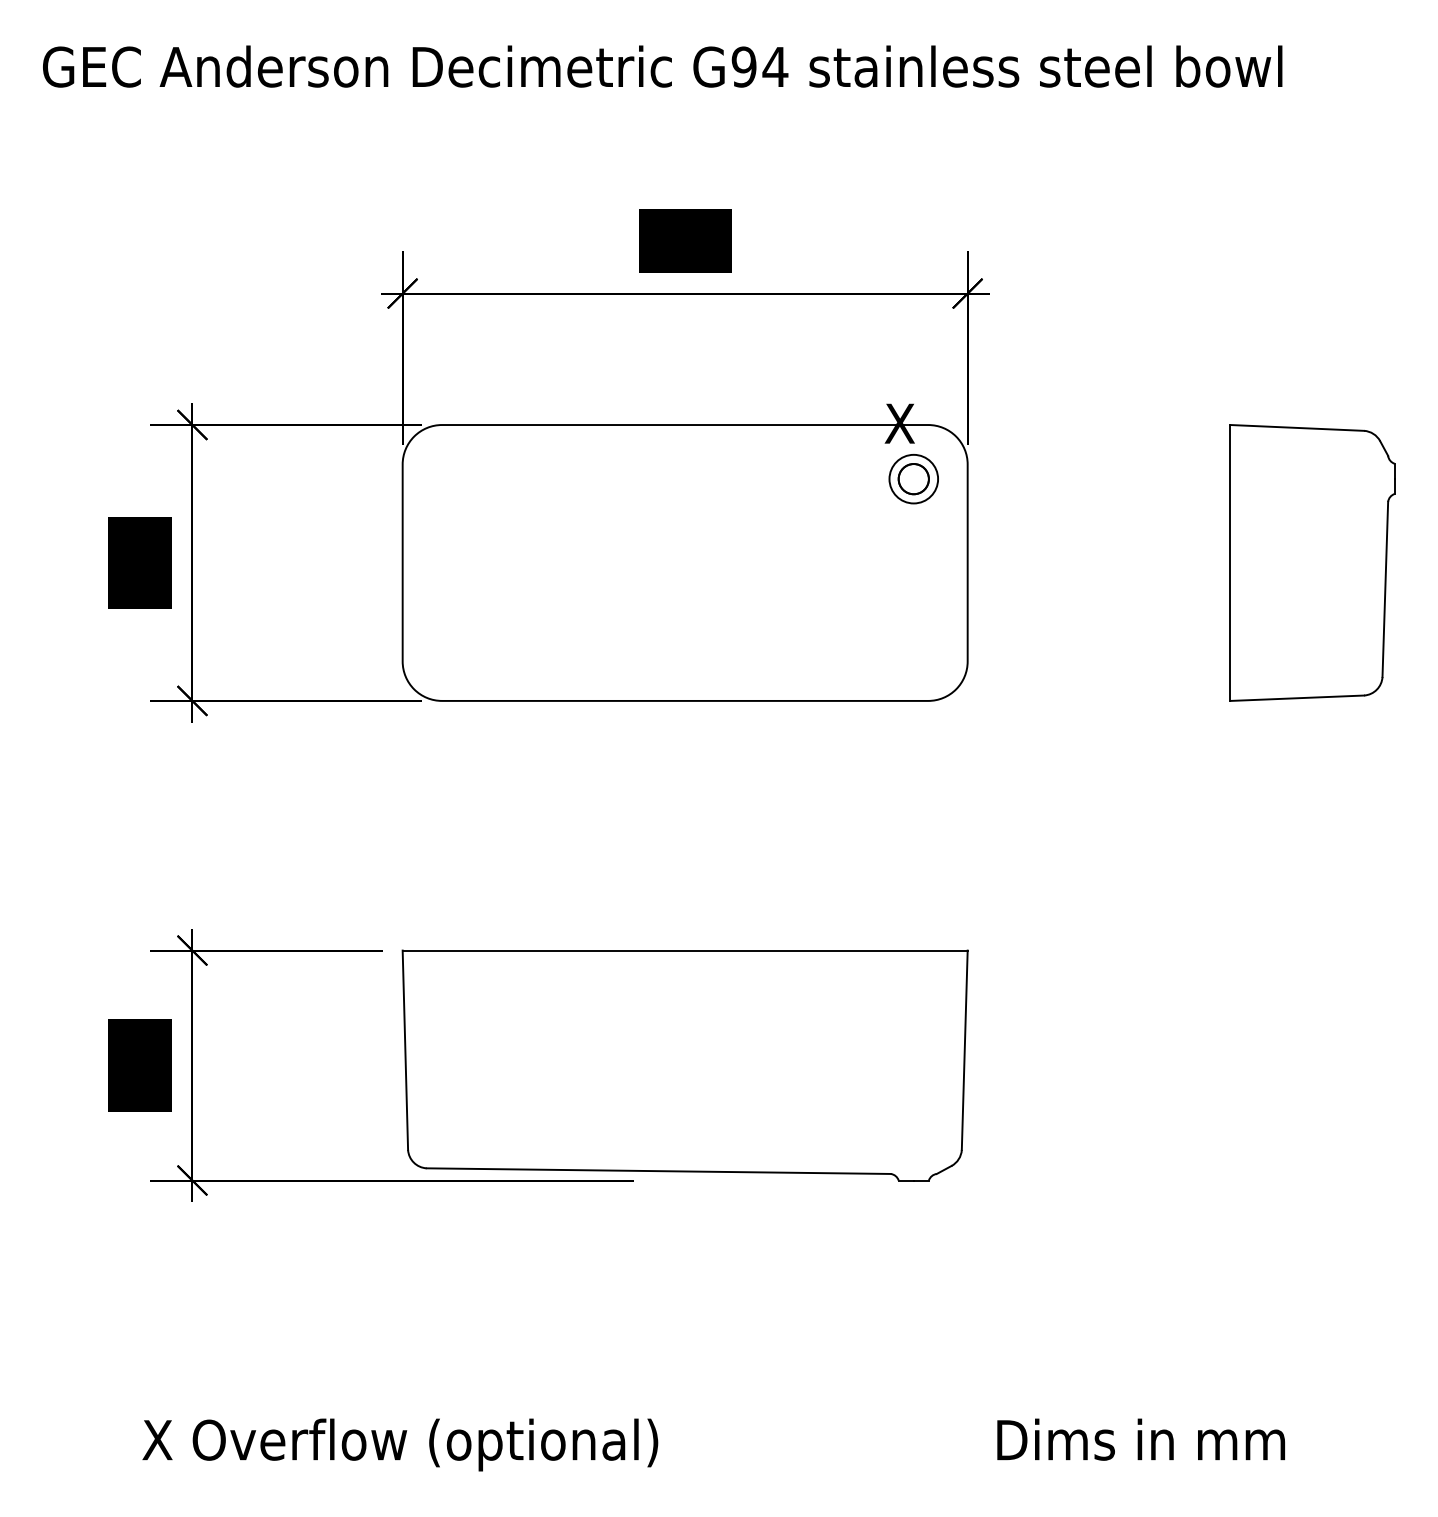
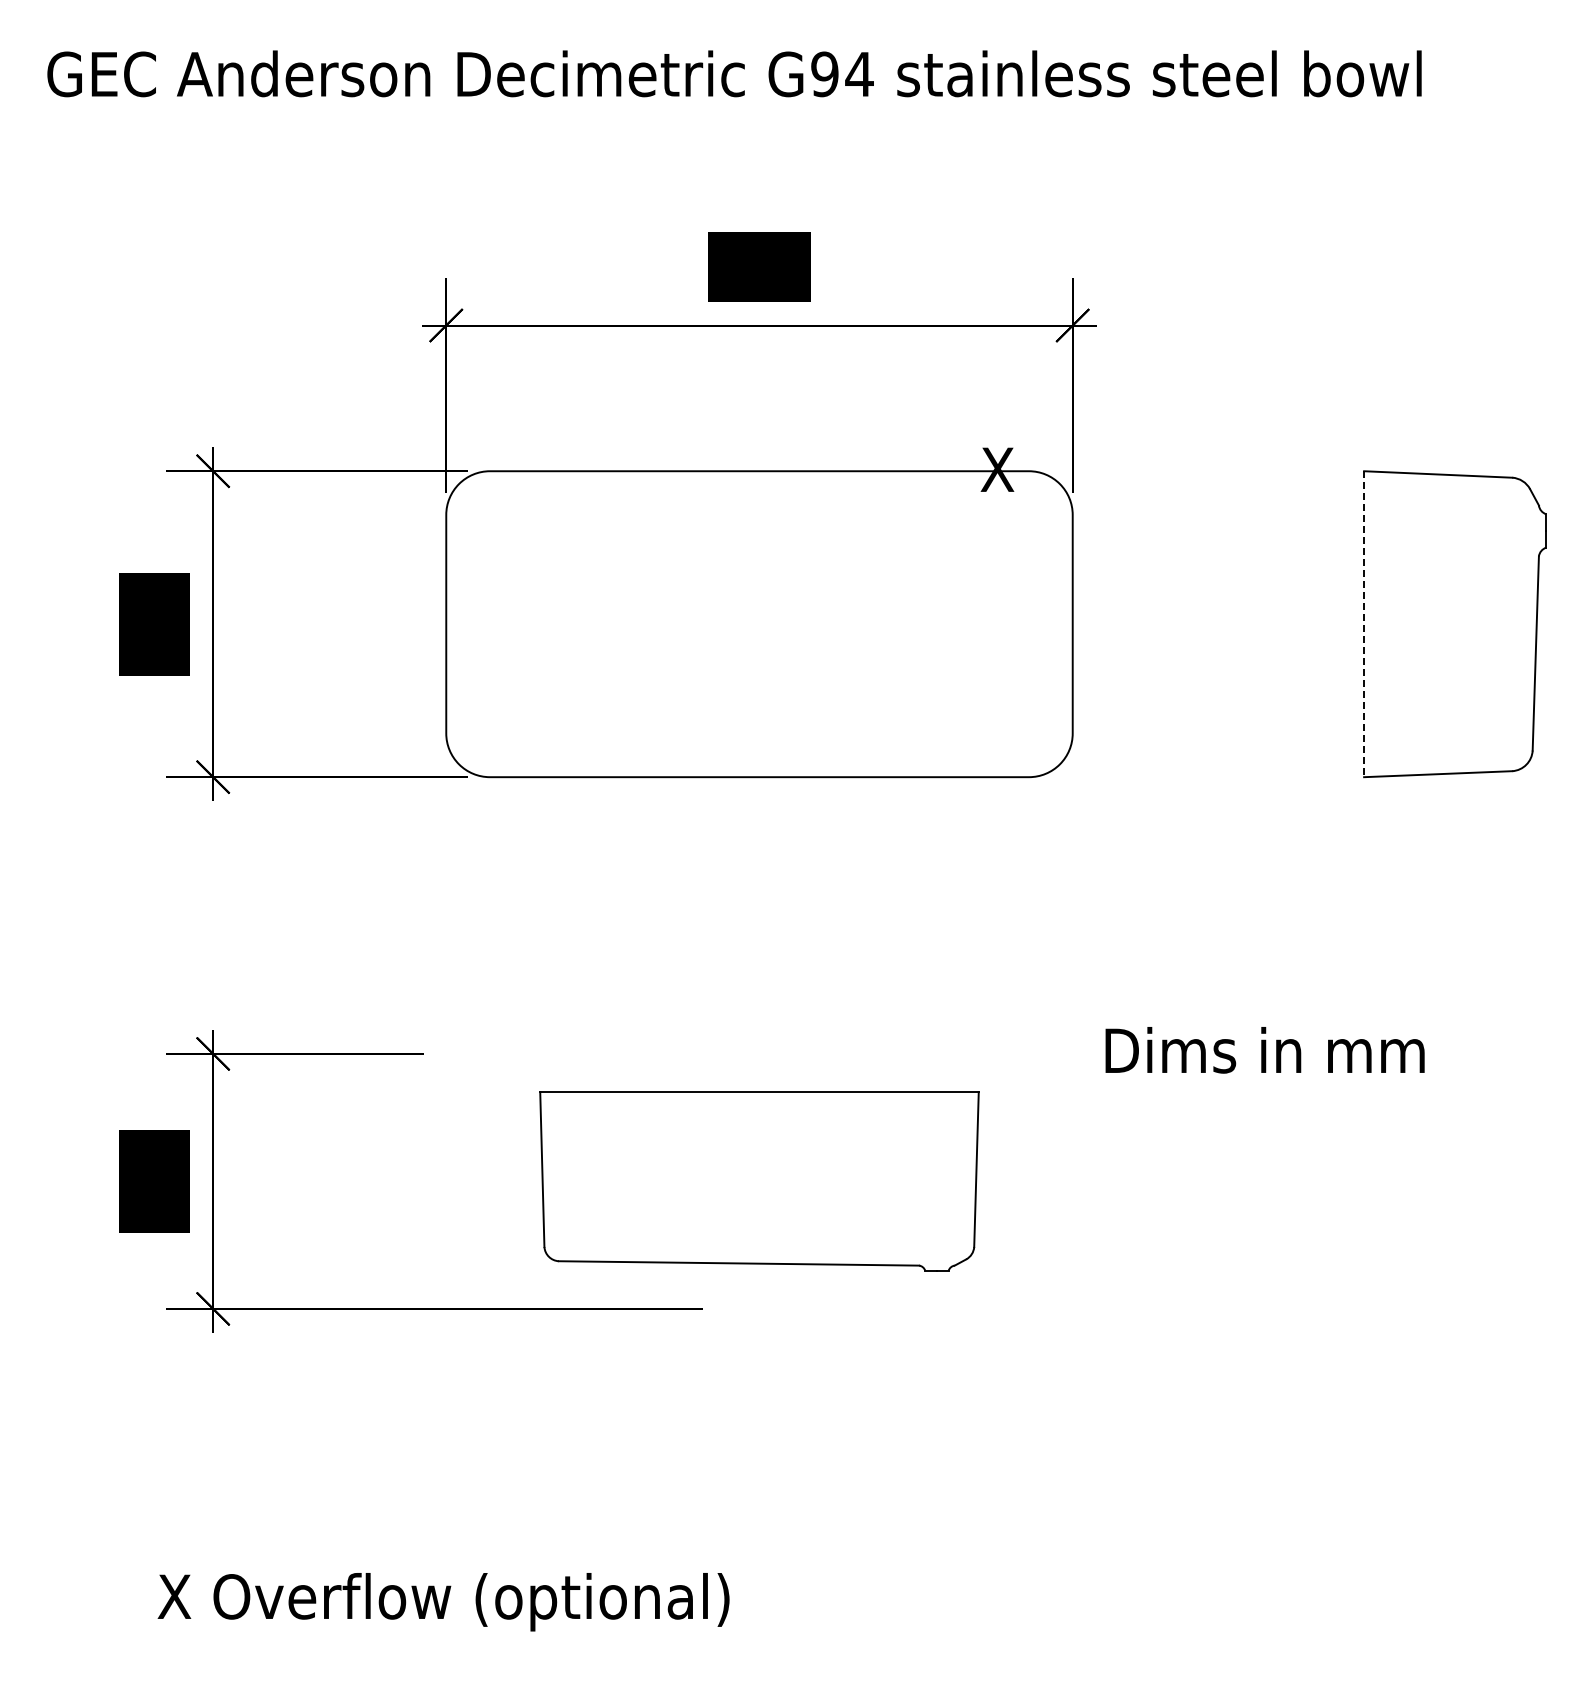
part: (913, 479) -> (1012, 531), removed
line: (1230, 563) -> (1364, 624), solid -> dashed
part: (685, 1065) -> (759, 1181), size x0.7
text: (1140, 1439) -> (1264, 1050), moved

